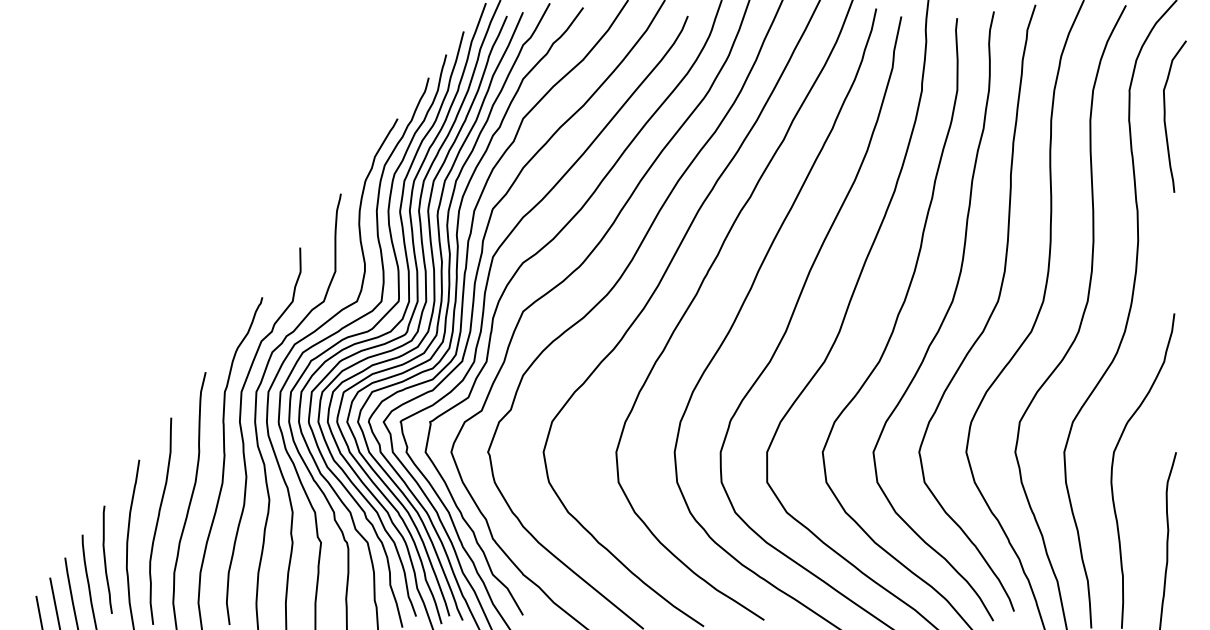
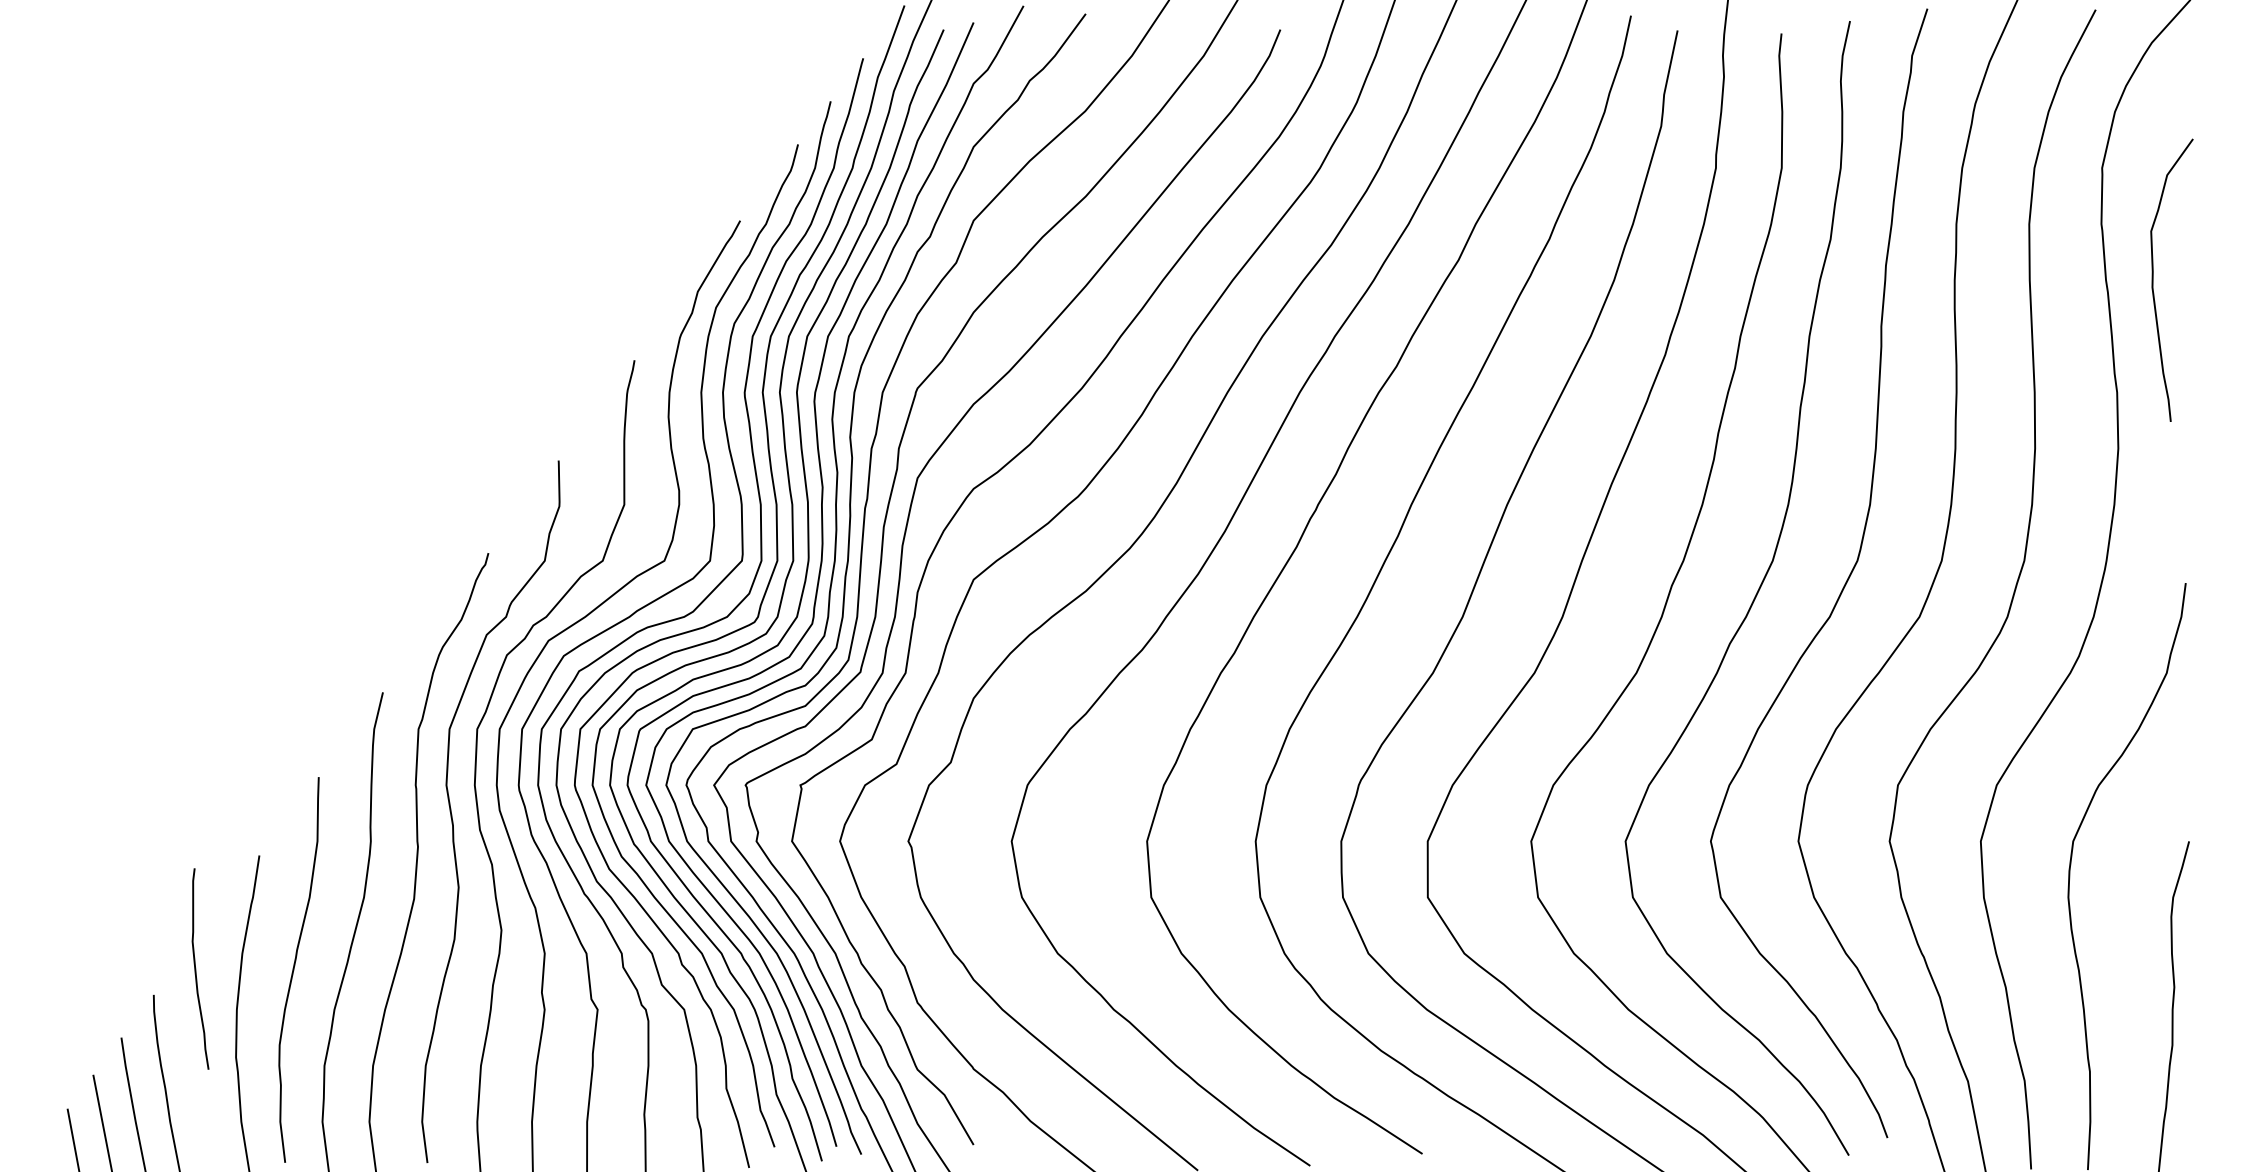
curve: (1165, 116) -> (2154, 279), moved
curve: (105, 559) -> (196, 968), moved

